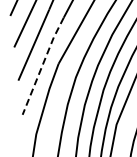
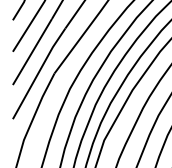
line: (42, 65) -> (38, 73), dashed -> solid

